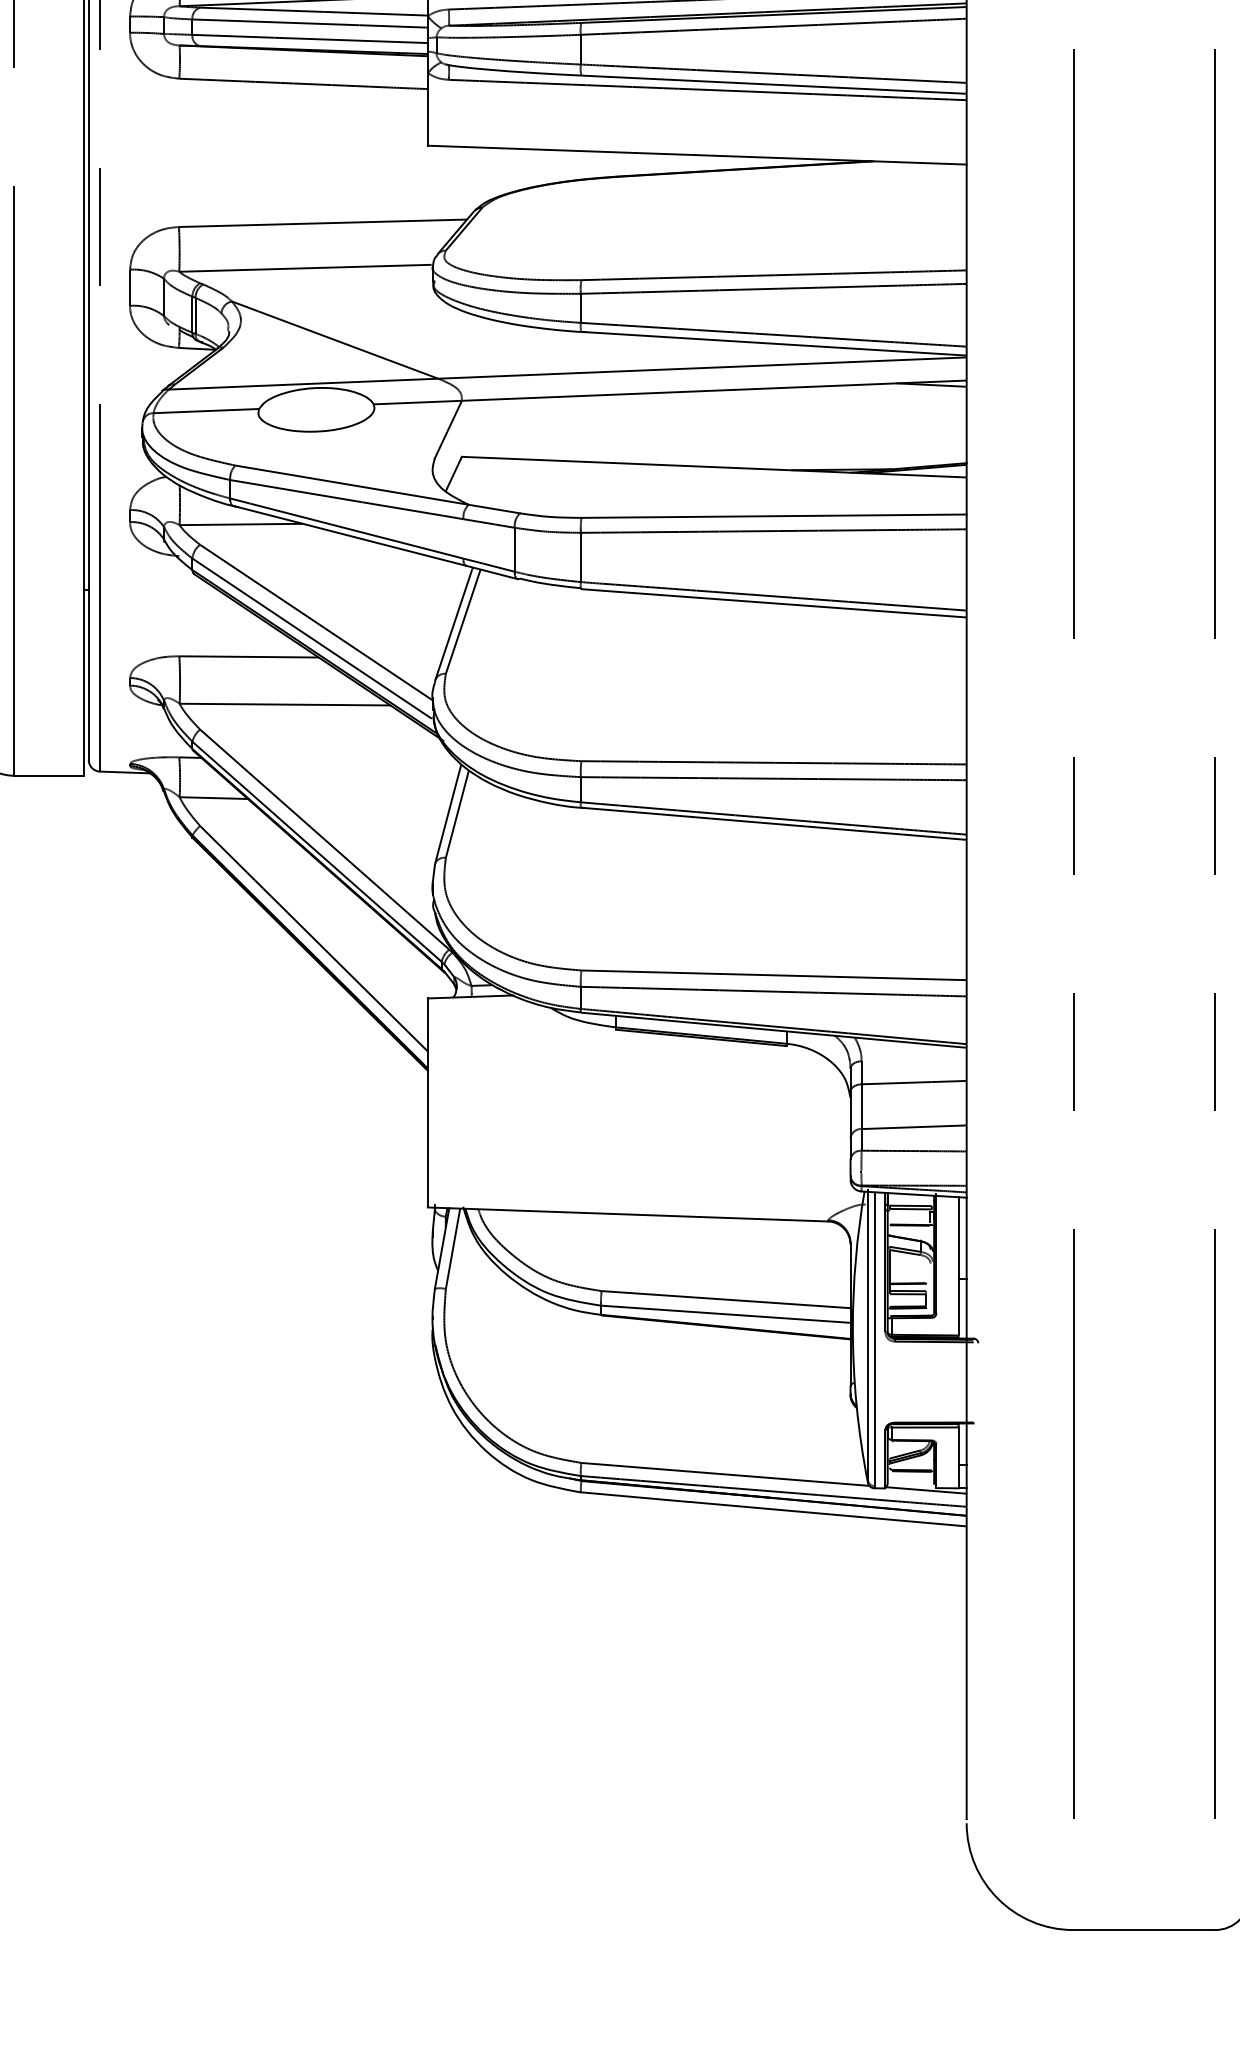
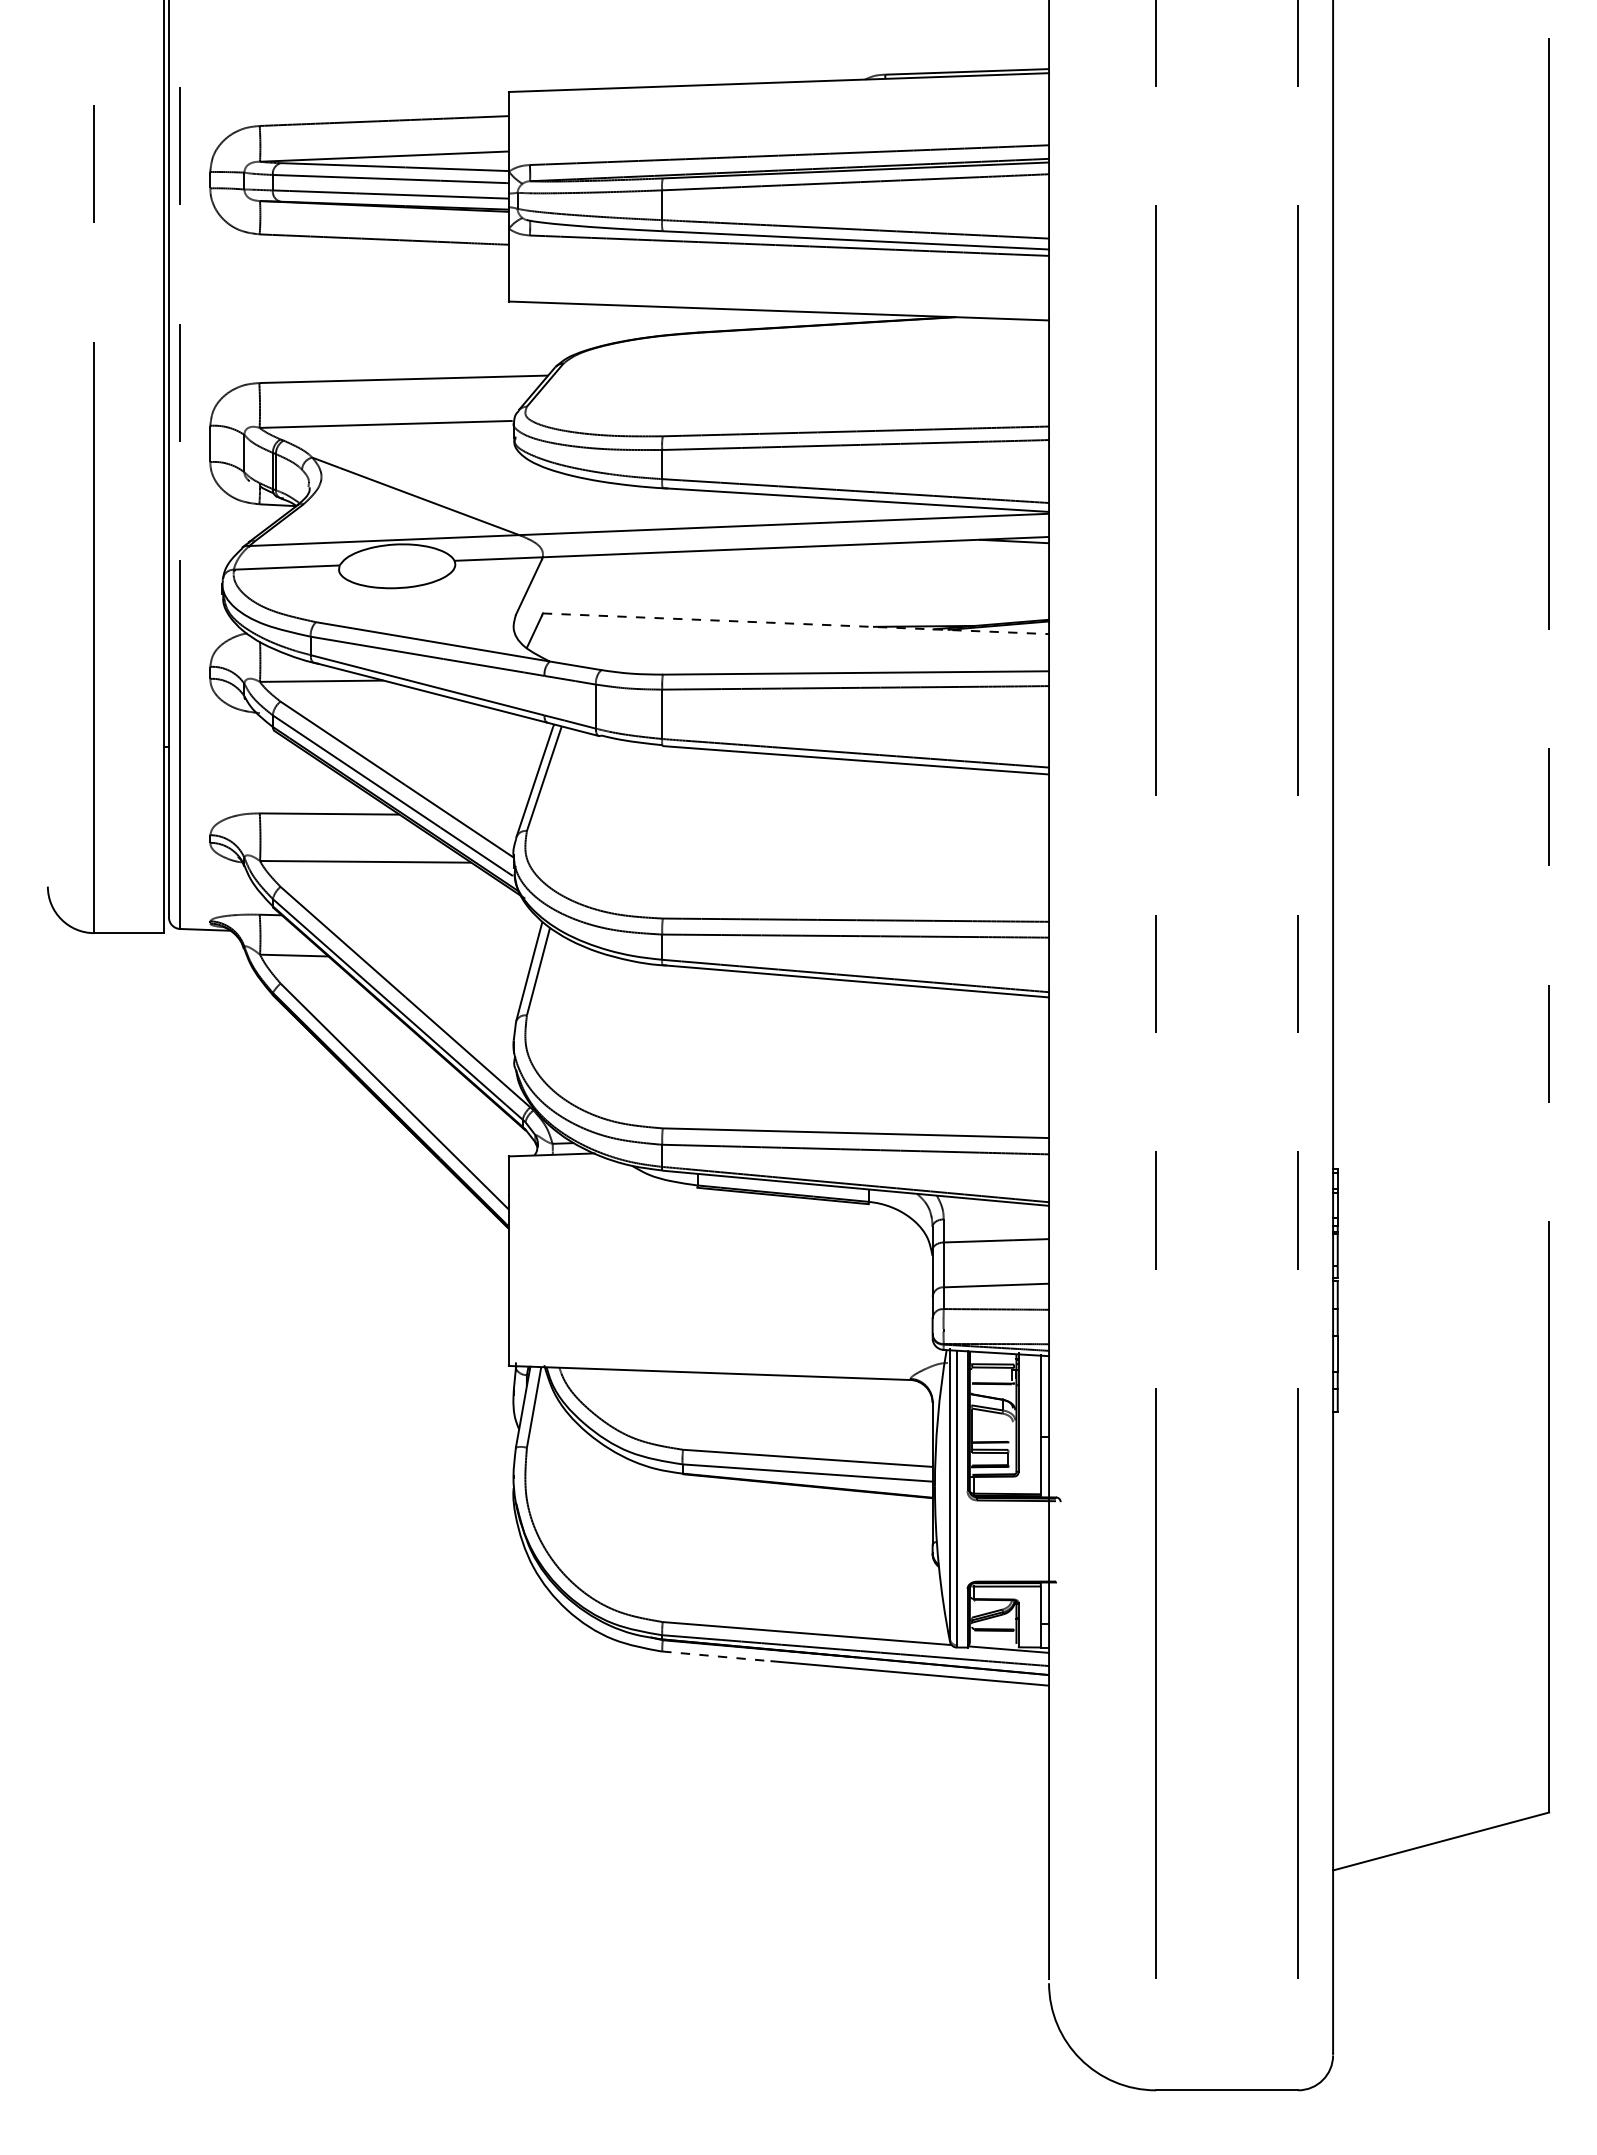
line: (715, 466) -> (797, 623), solid -> dashed
line: (634, 1497) -> (716, 1656), solid -> dashed

